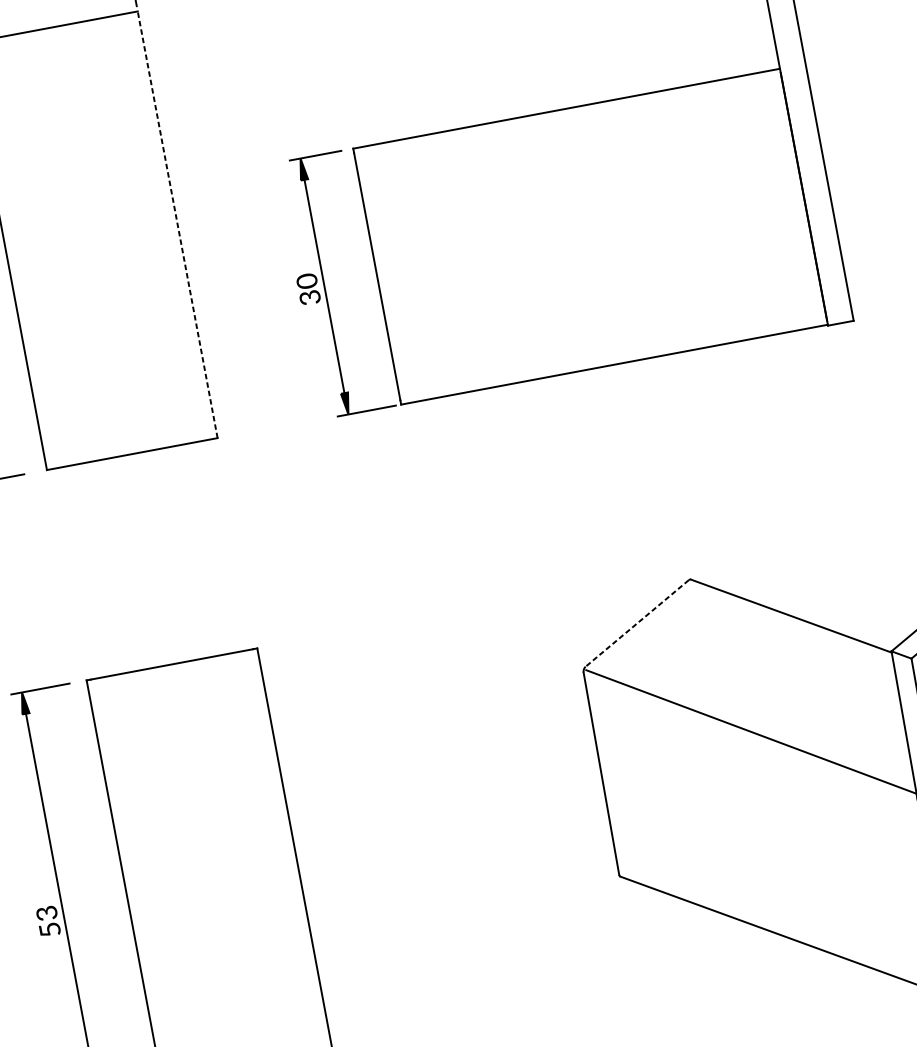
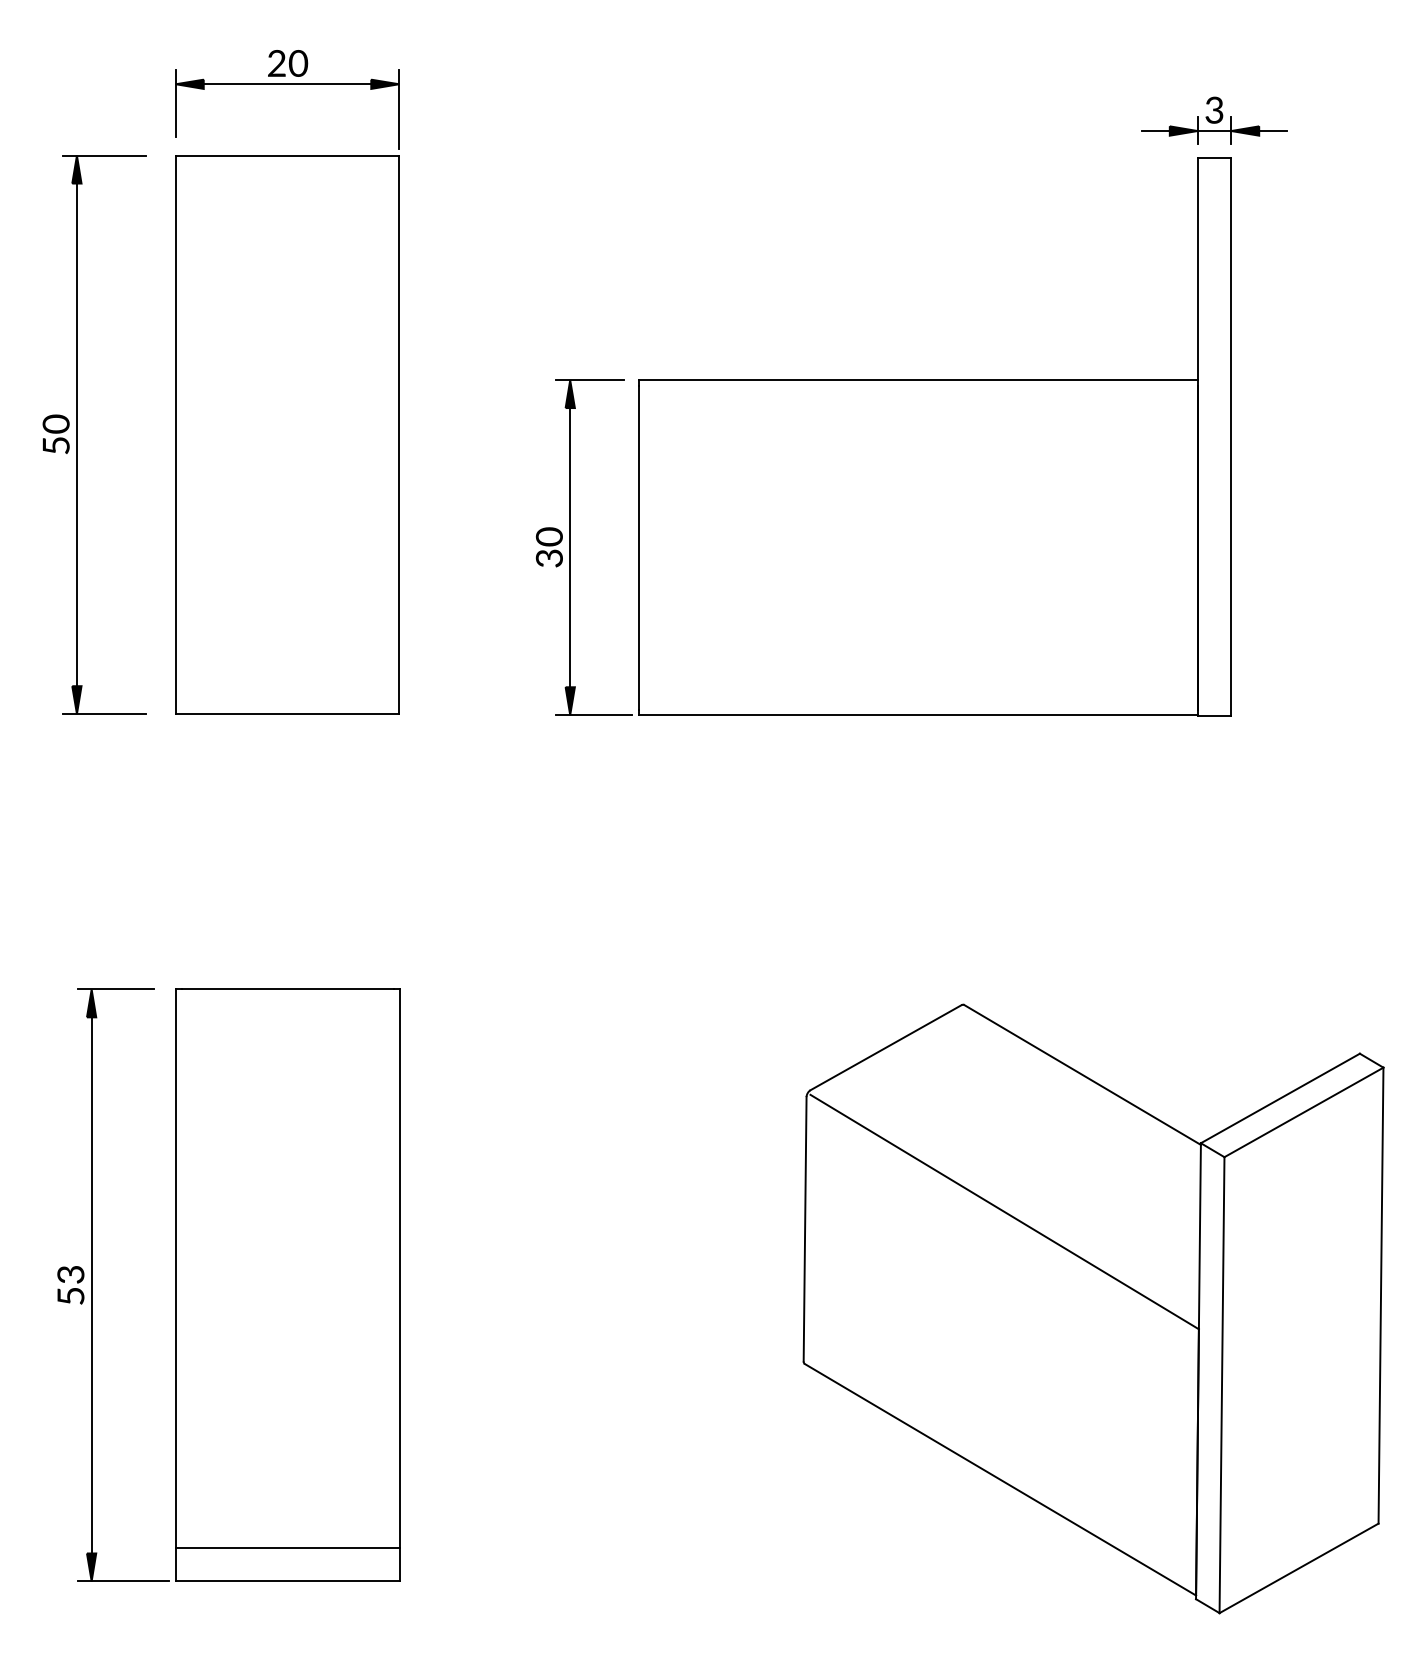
line: (177, 224) -> (399, 434), dashed -> solid
line: (636, 623) -> (885, 1047), dashed -> solid

